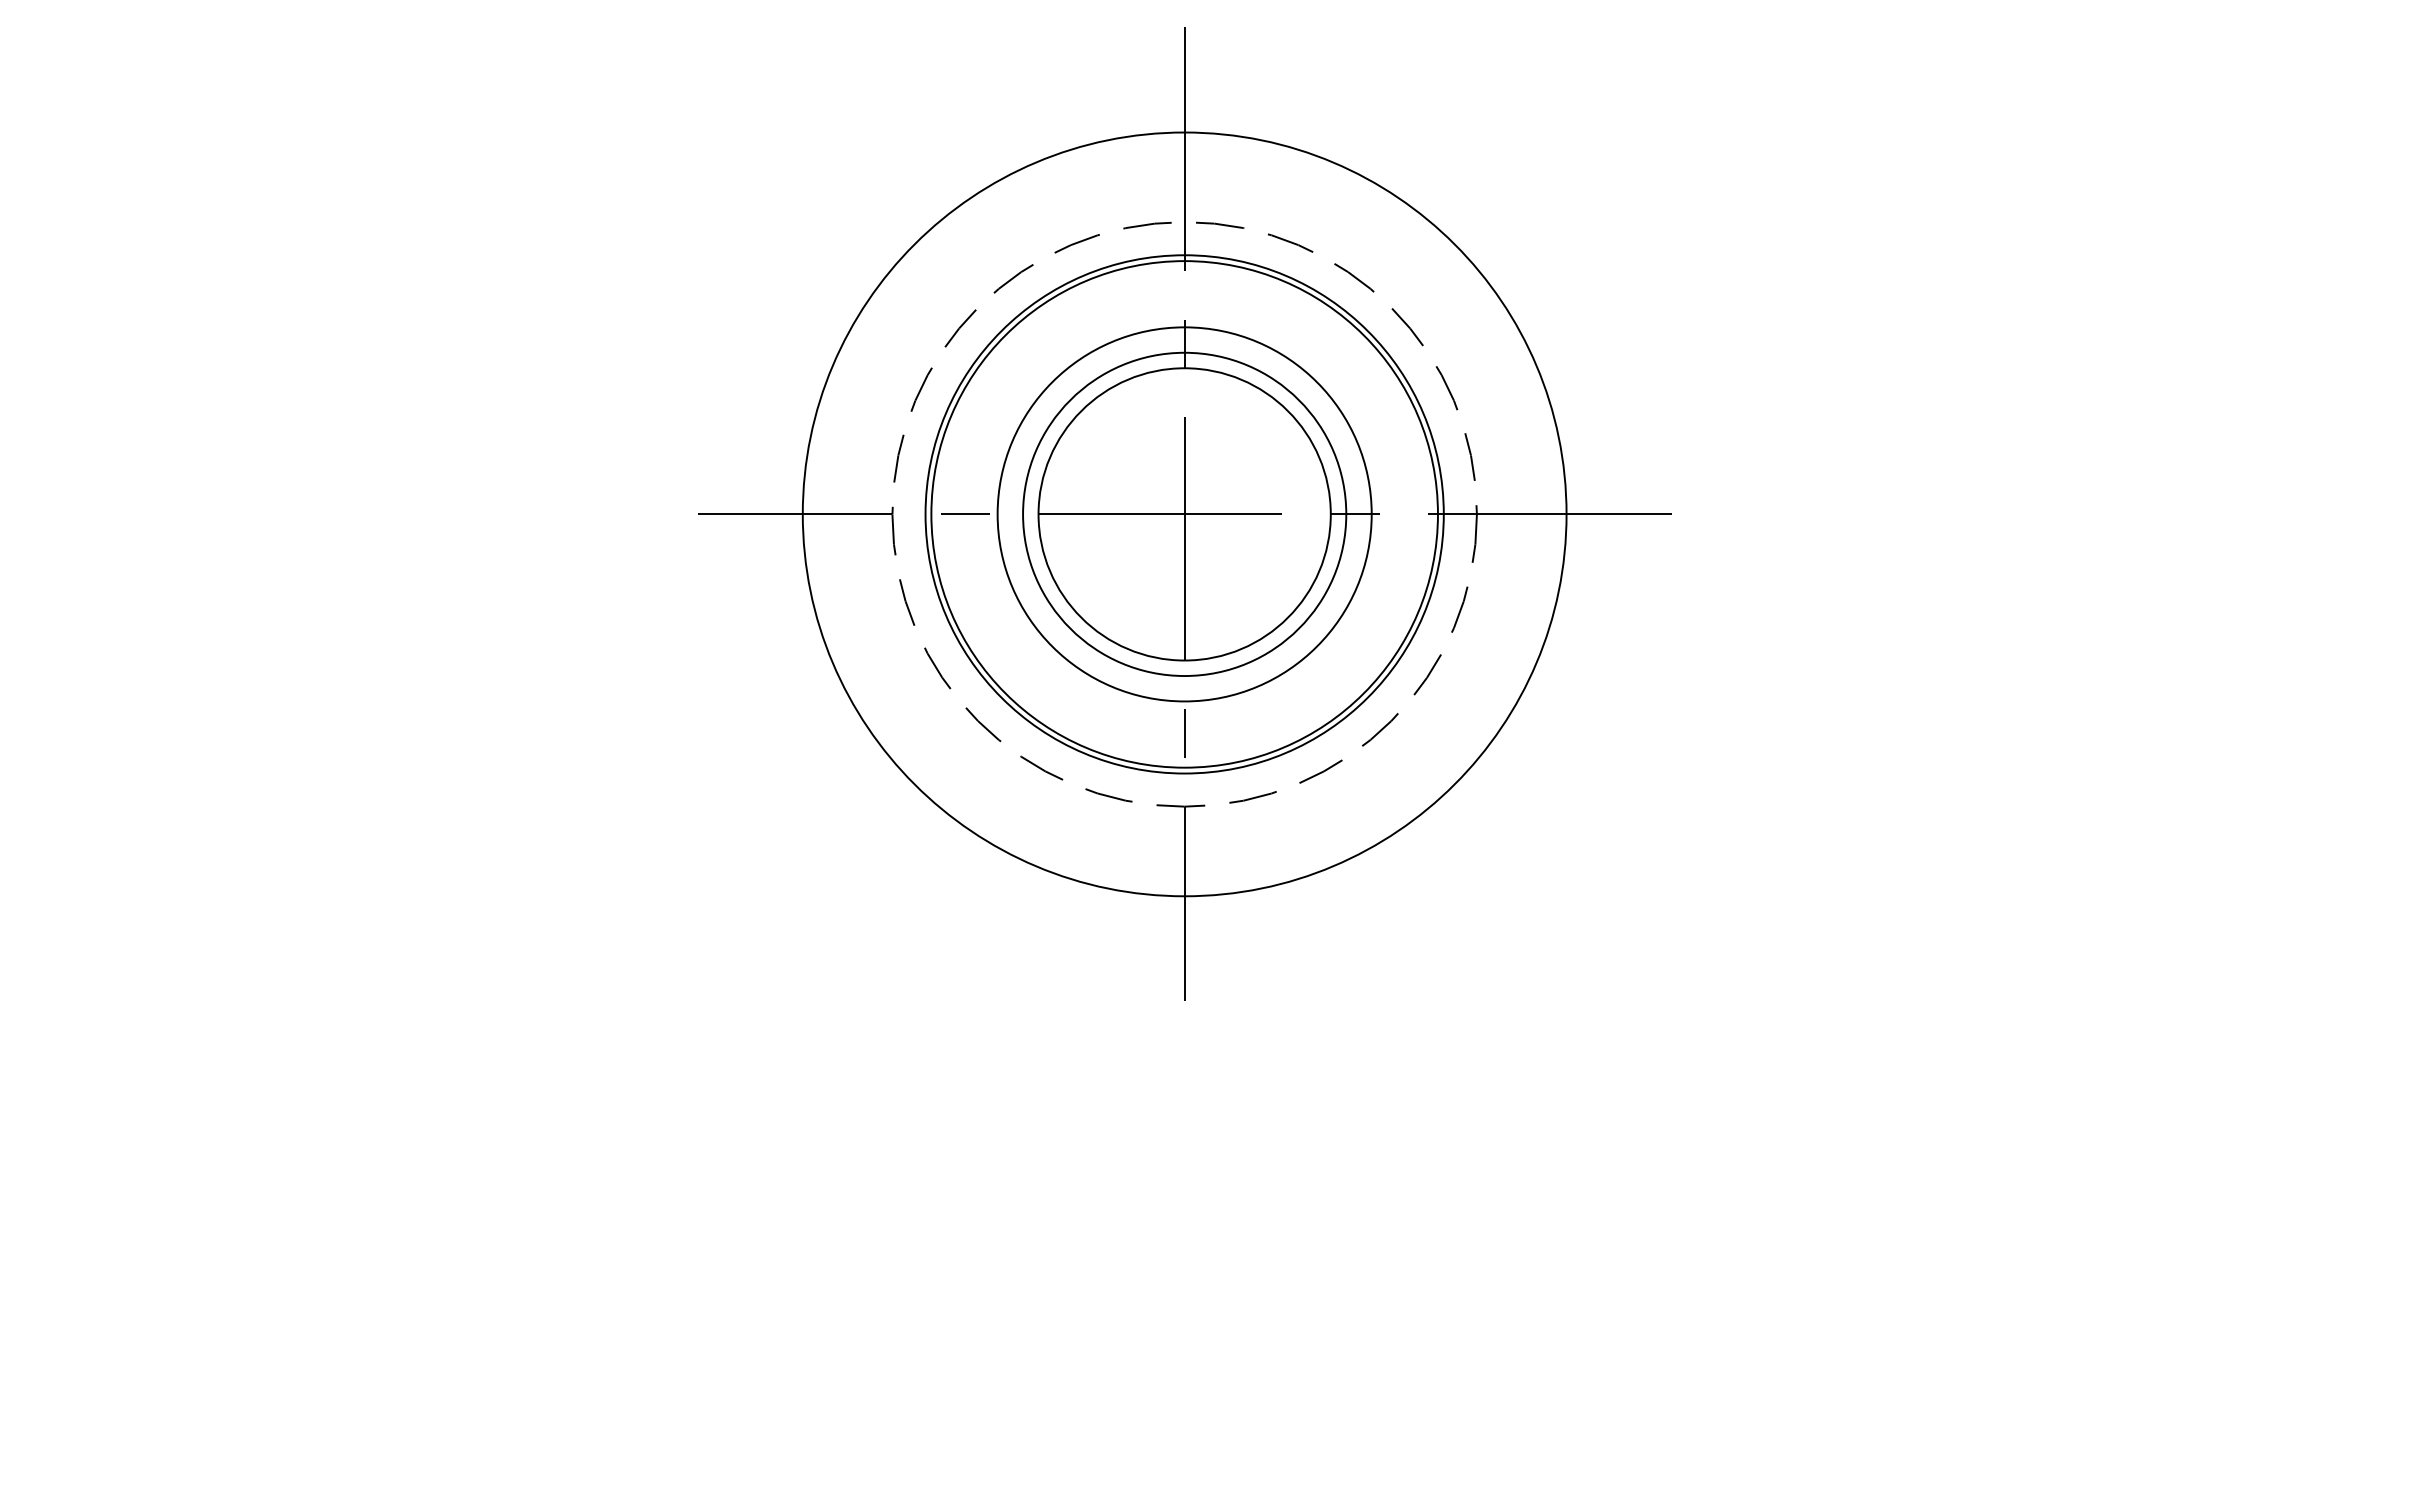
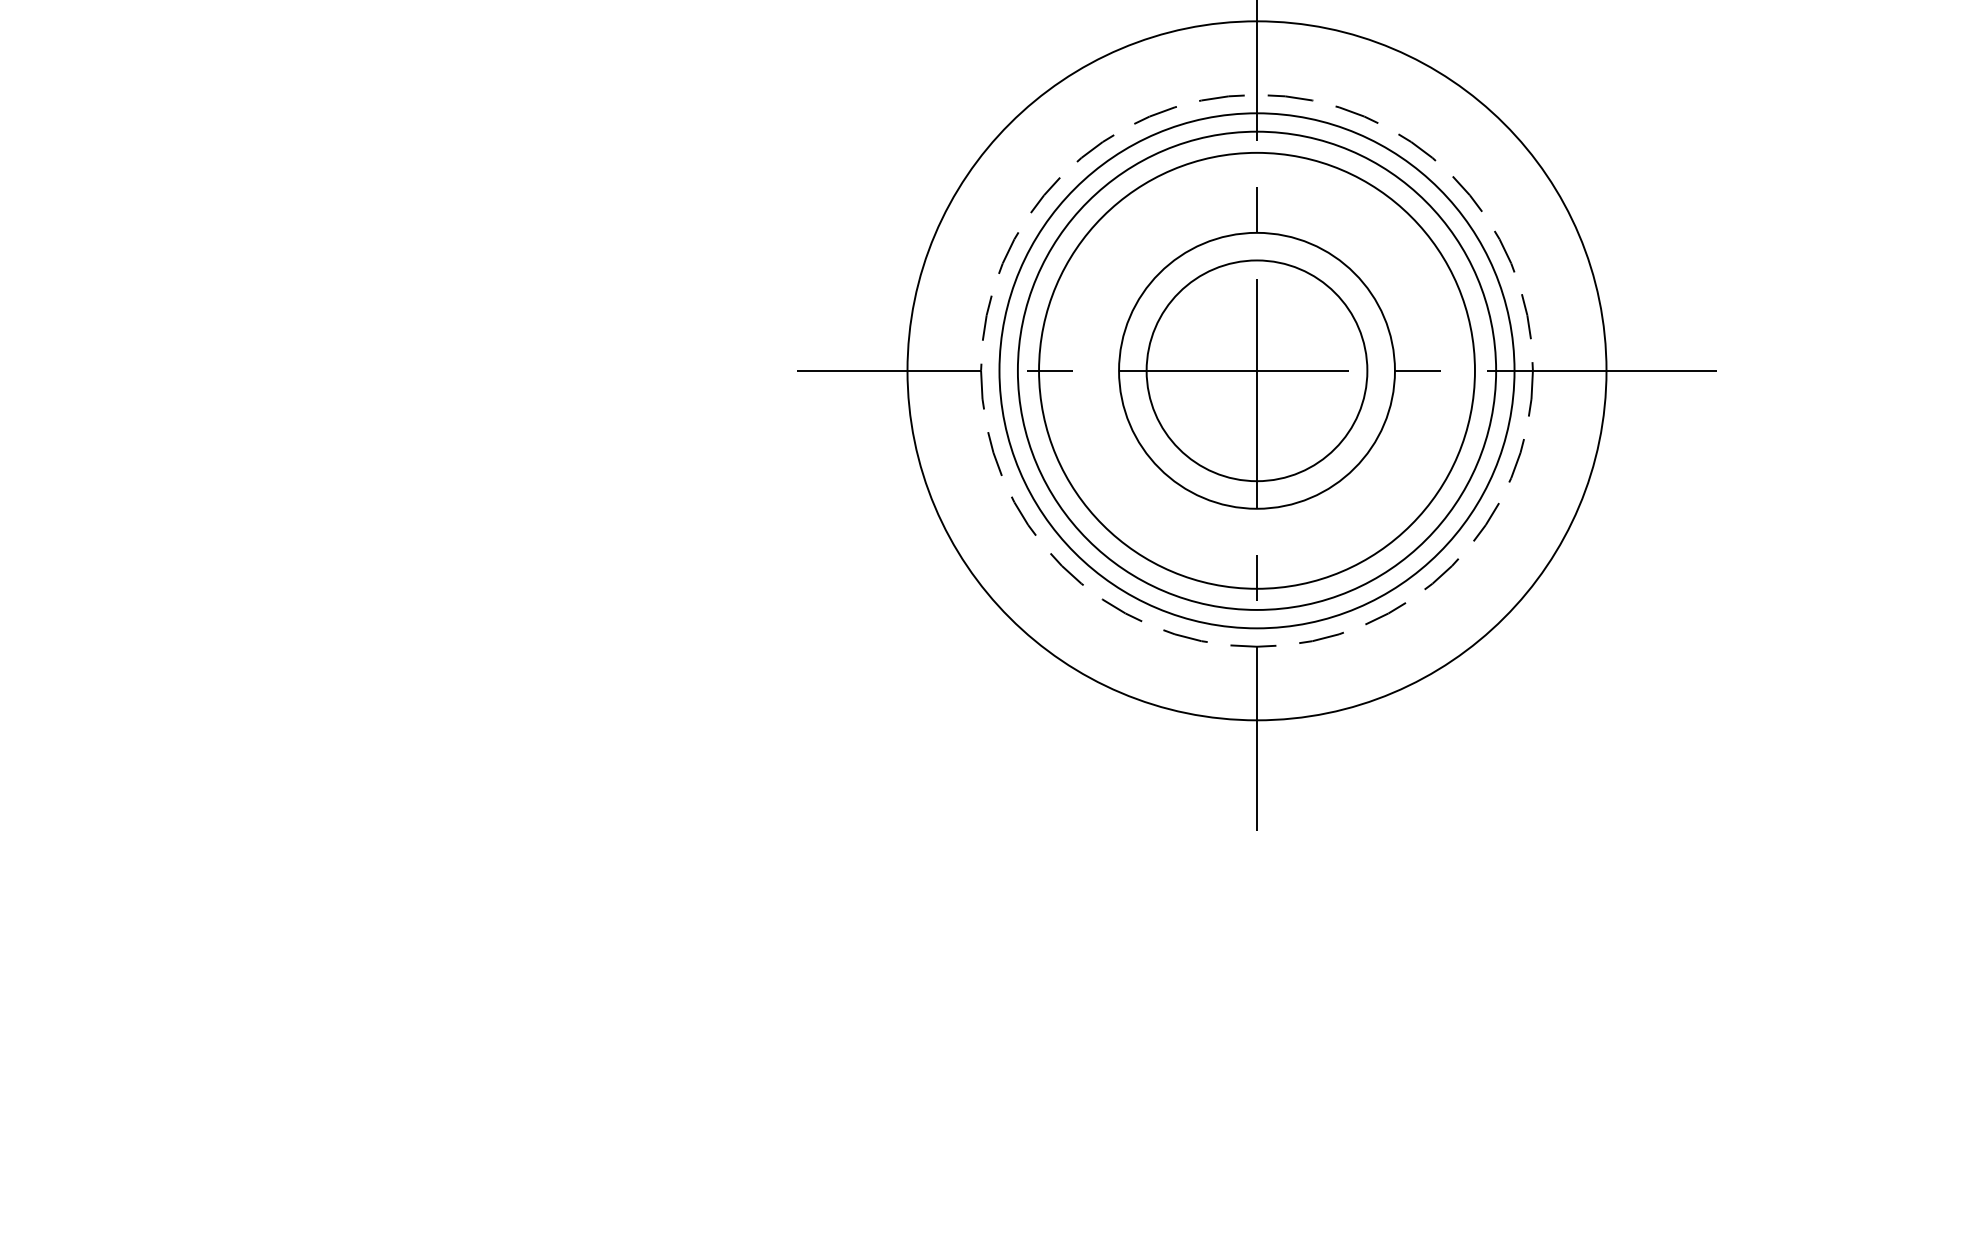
circle: (1184, 514) -> (1256, 370), size x0.62
circle: (1184, 514) -> (1256, 370), size x0.71
circle: (1184, 514) -> (1256, 370), size x1.43
circle: (1184, 514) -> (1256, 370), size x1.43

